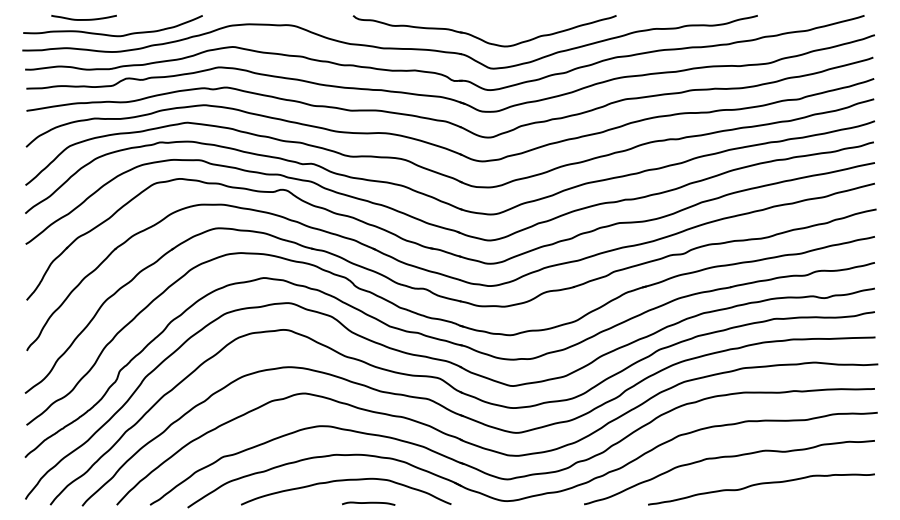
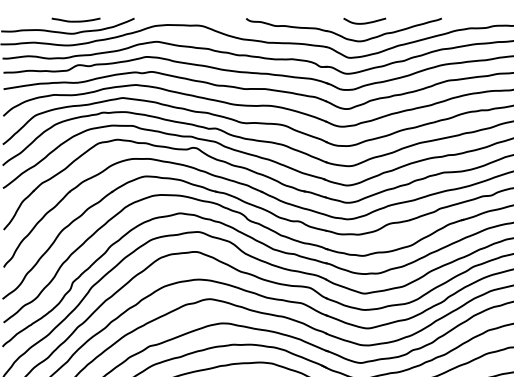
curve: (83, 19) -> (75, 21), moved
curve: (512, 21) -> (364, 22), added

